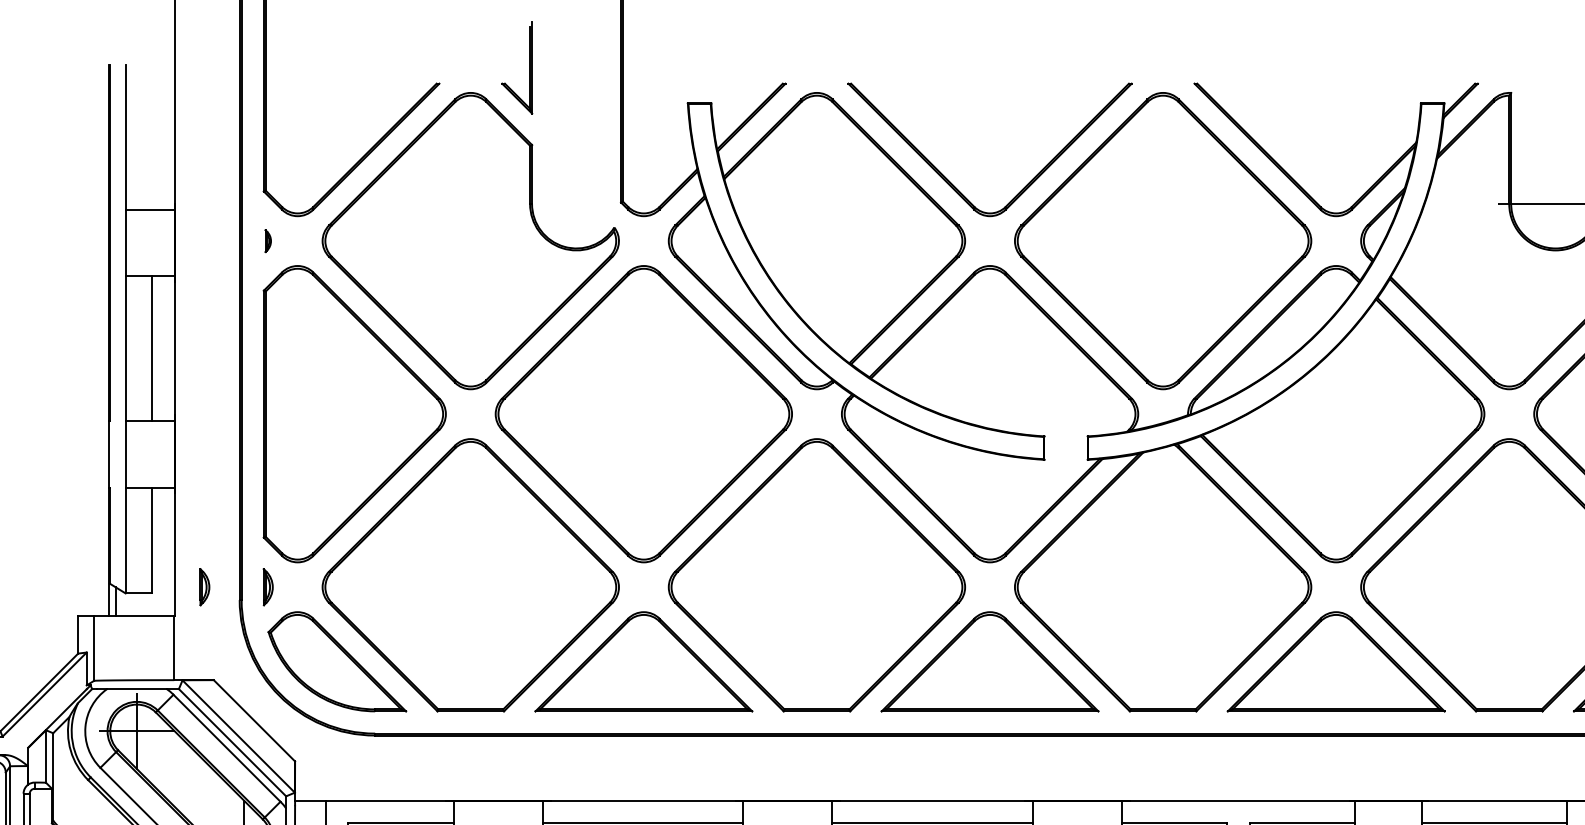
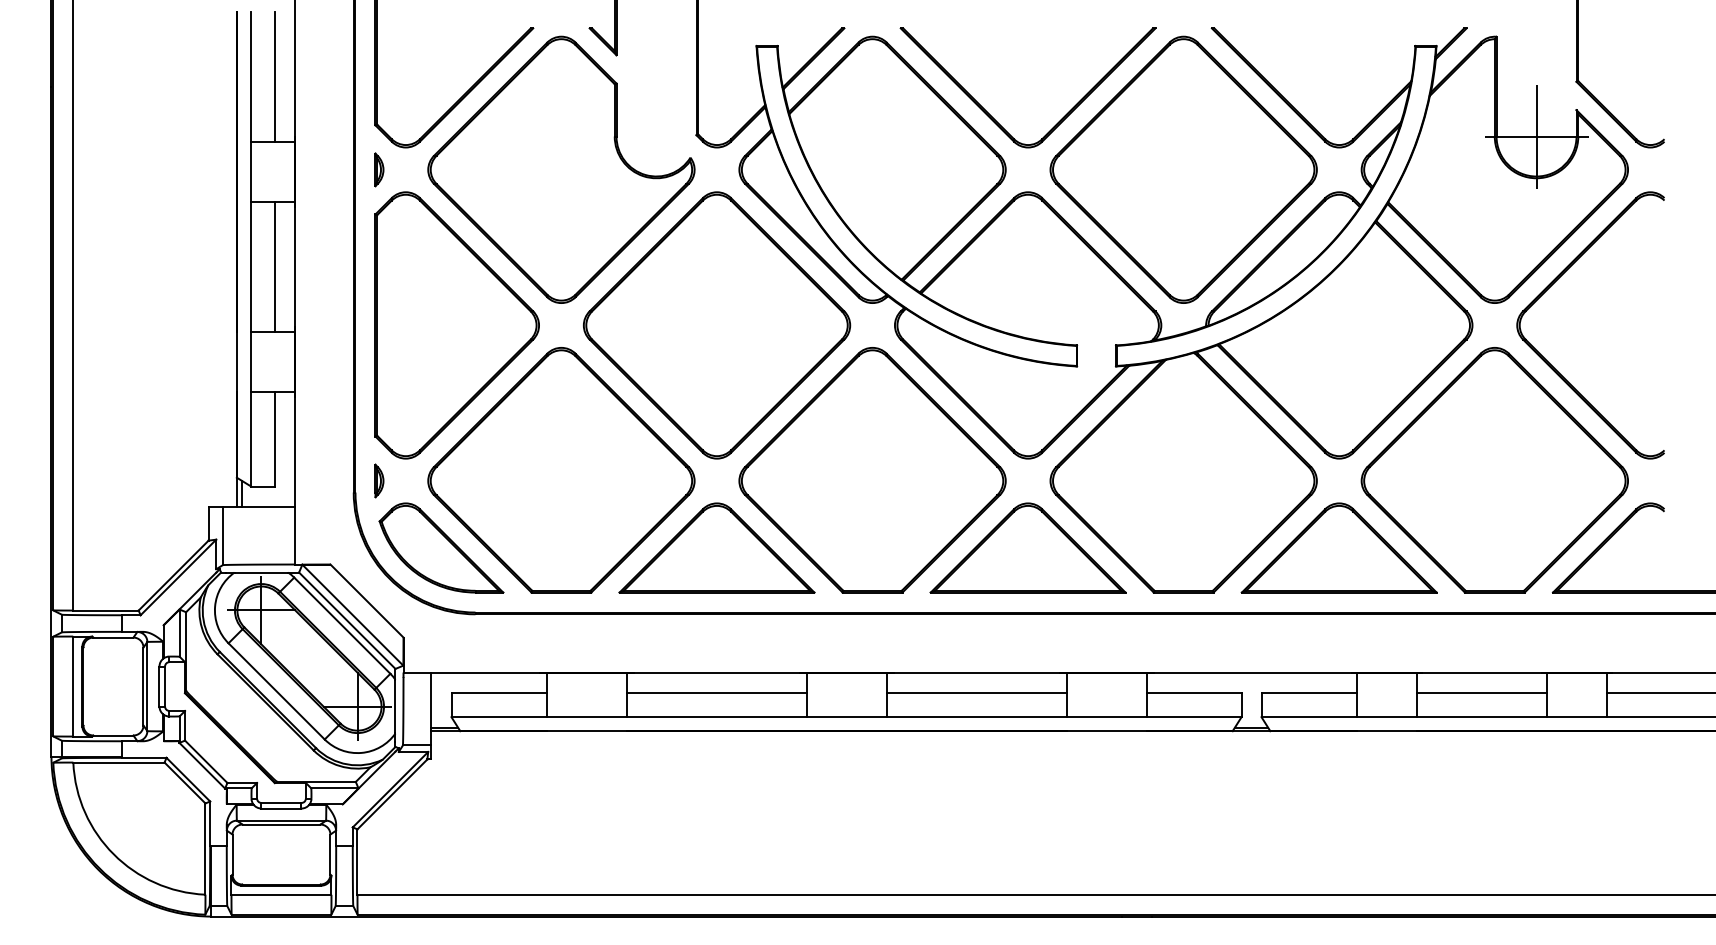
line: (152, 137) -> (275, 76), added
line: (1555, 203) -> (1536, 136), added
part: (268, 240) -> (379, 169), size x1.67
part: (204, 586) -> (322, 480), removed

